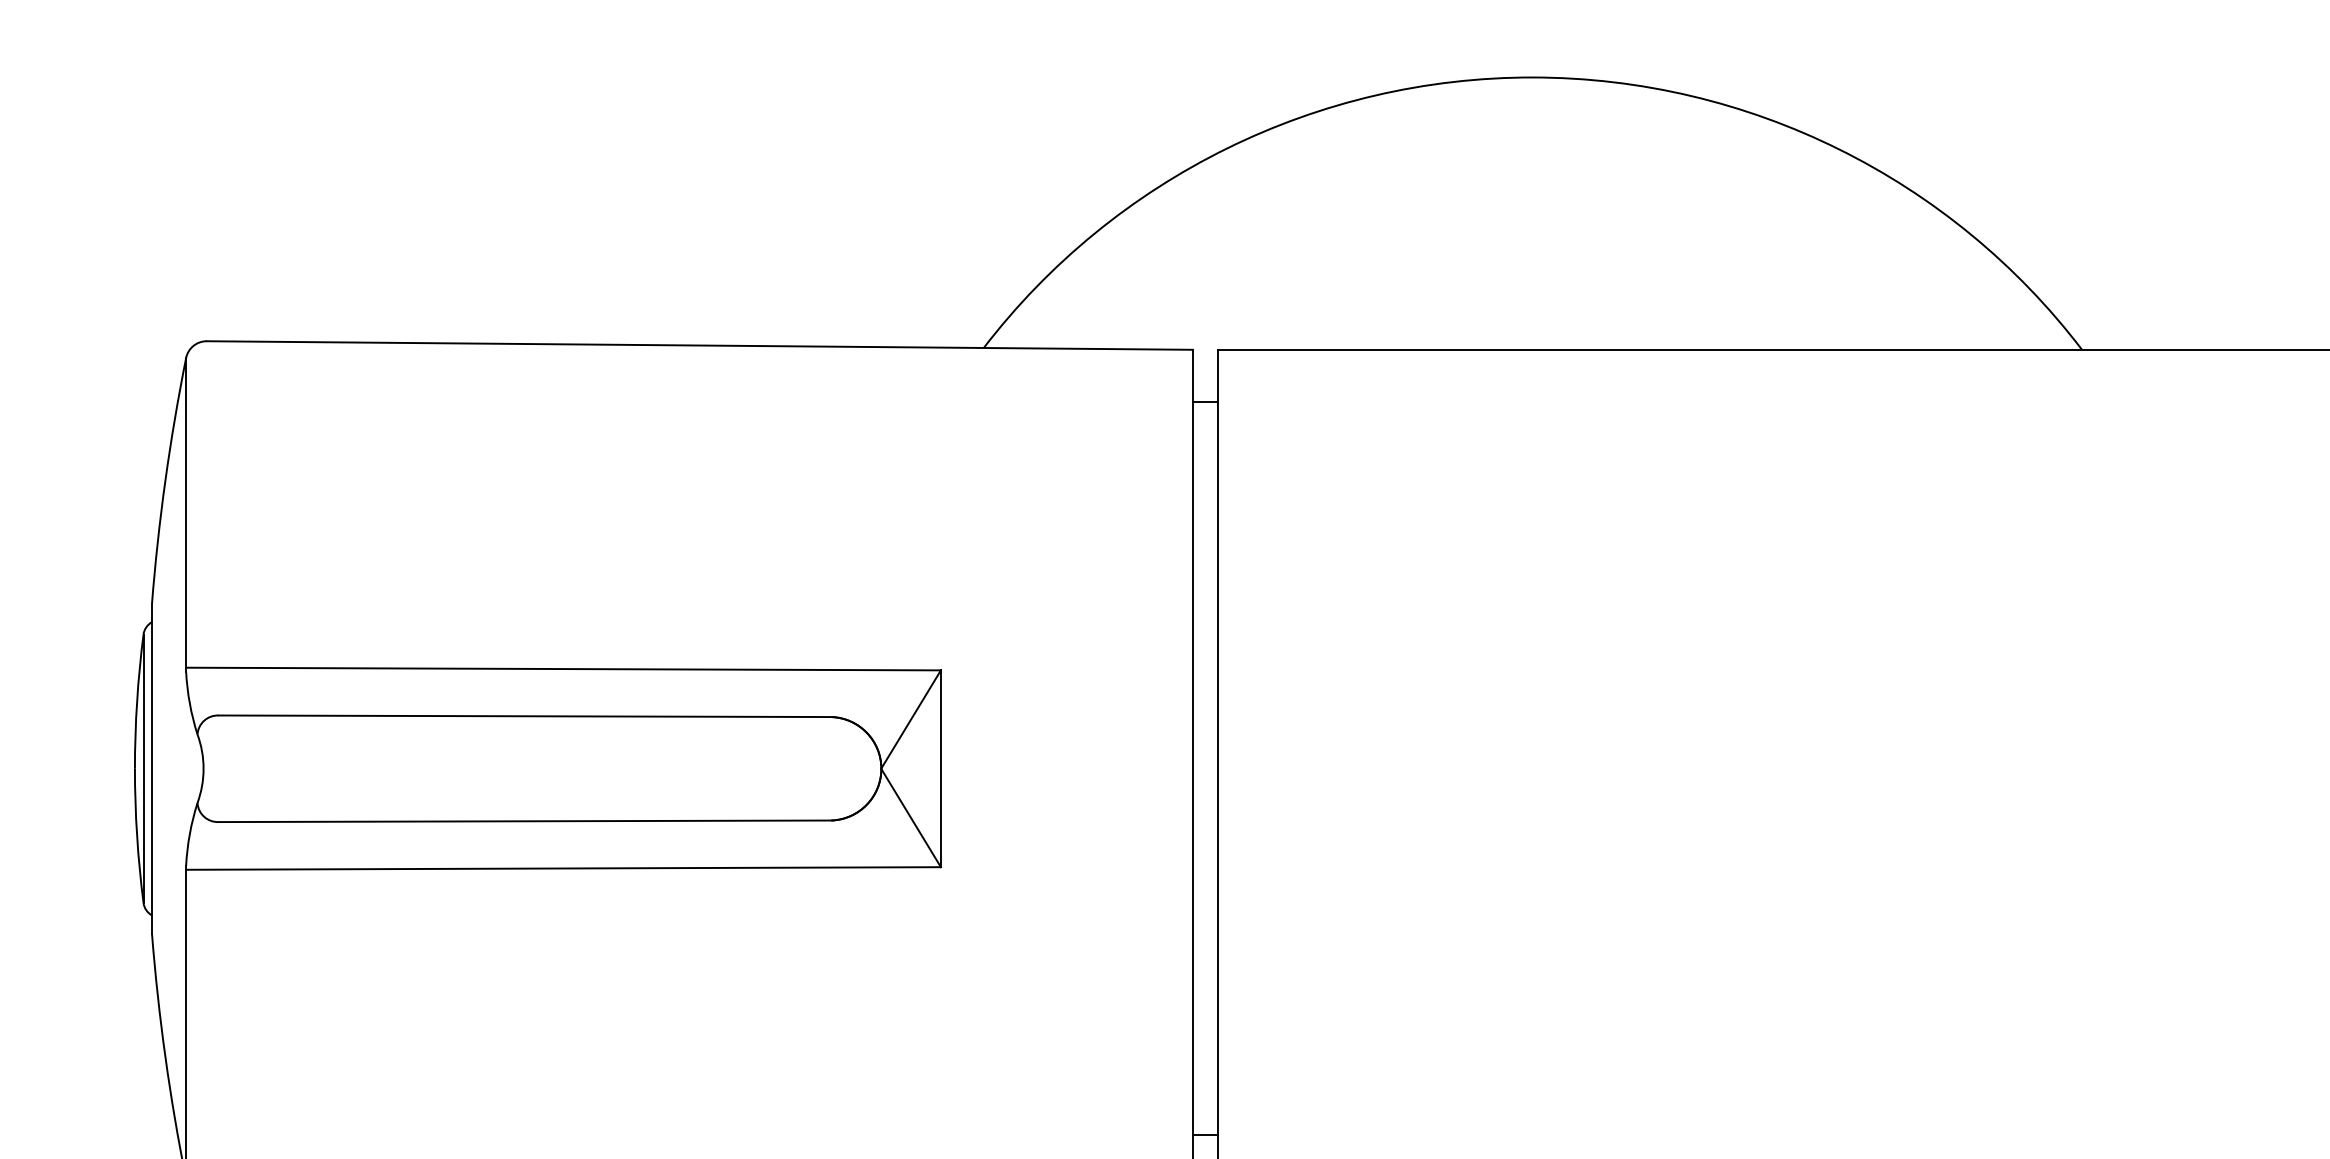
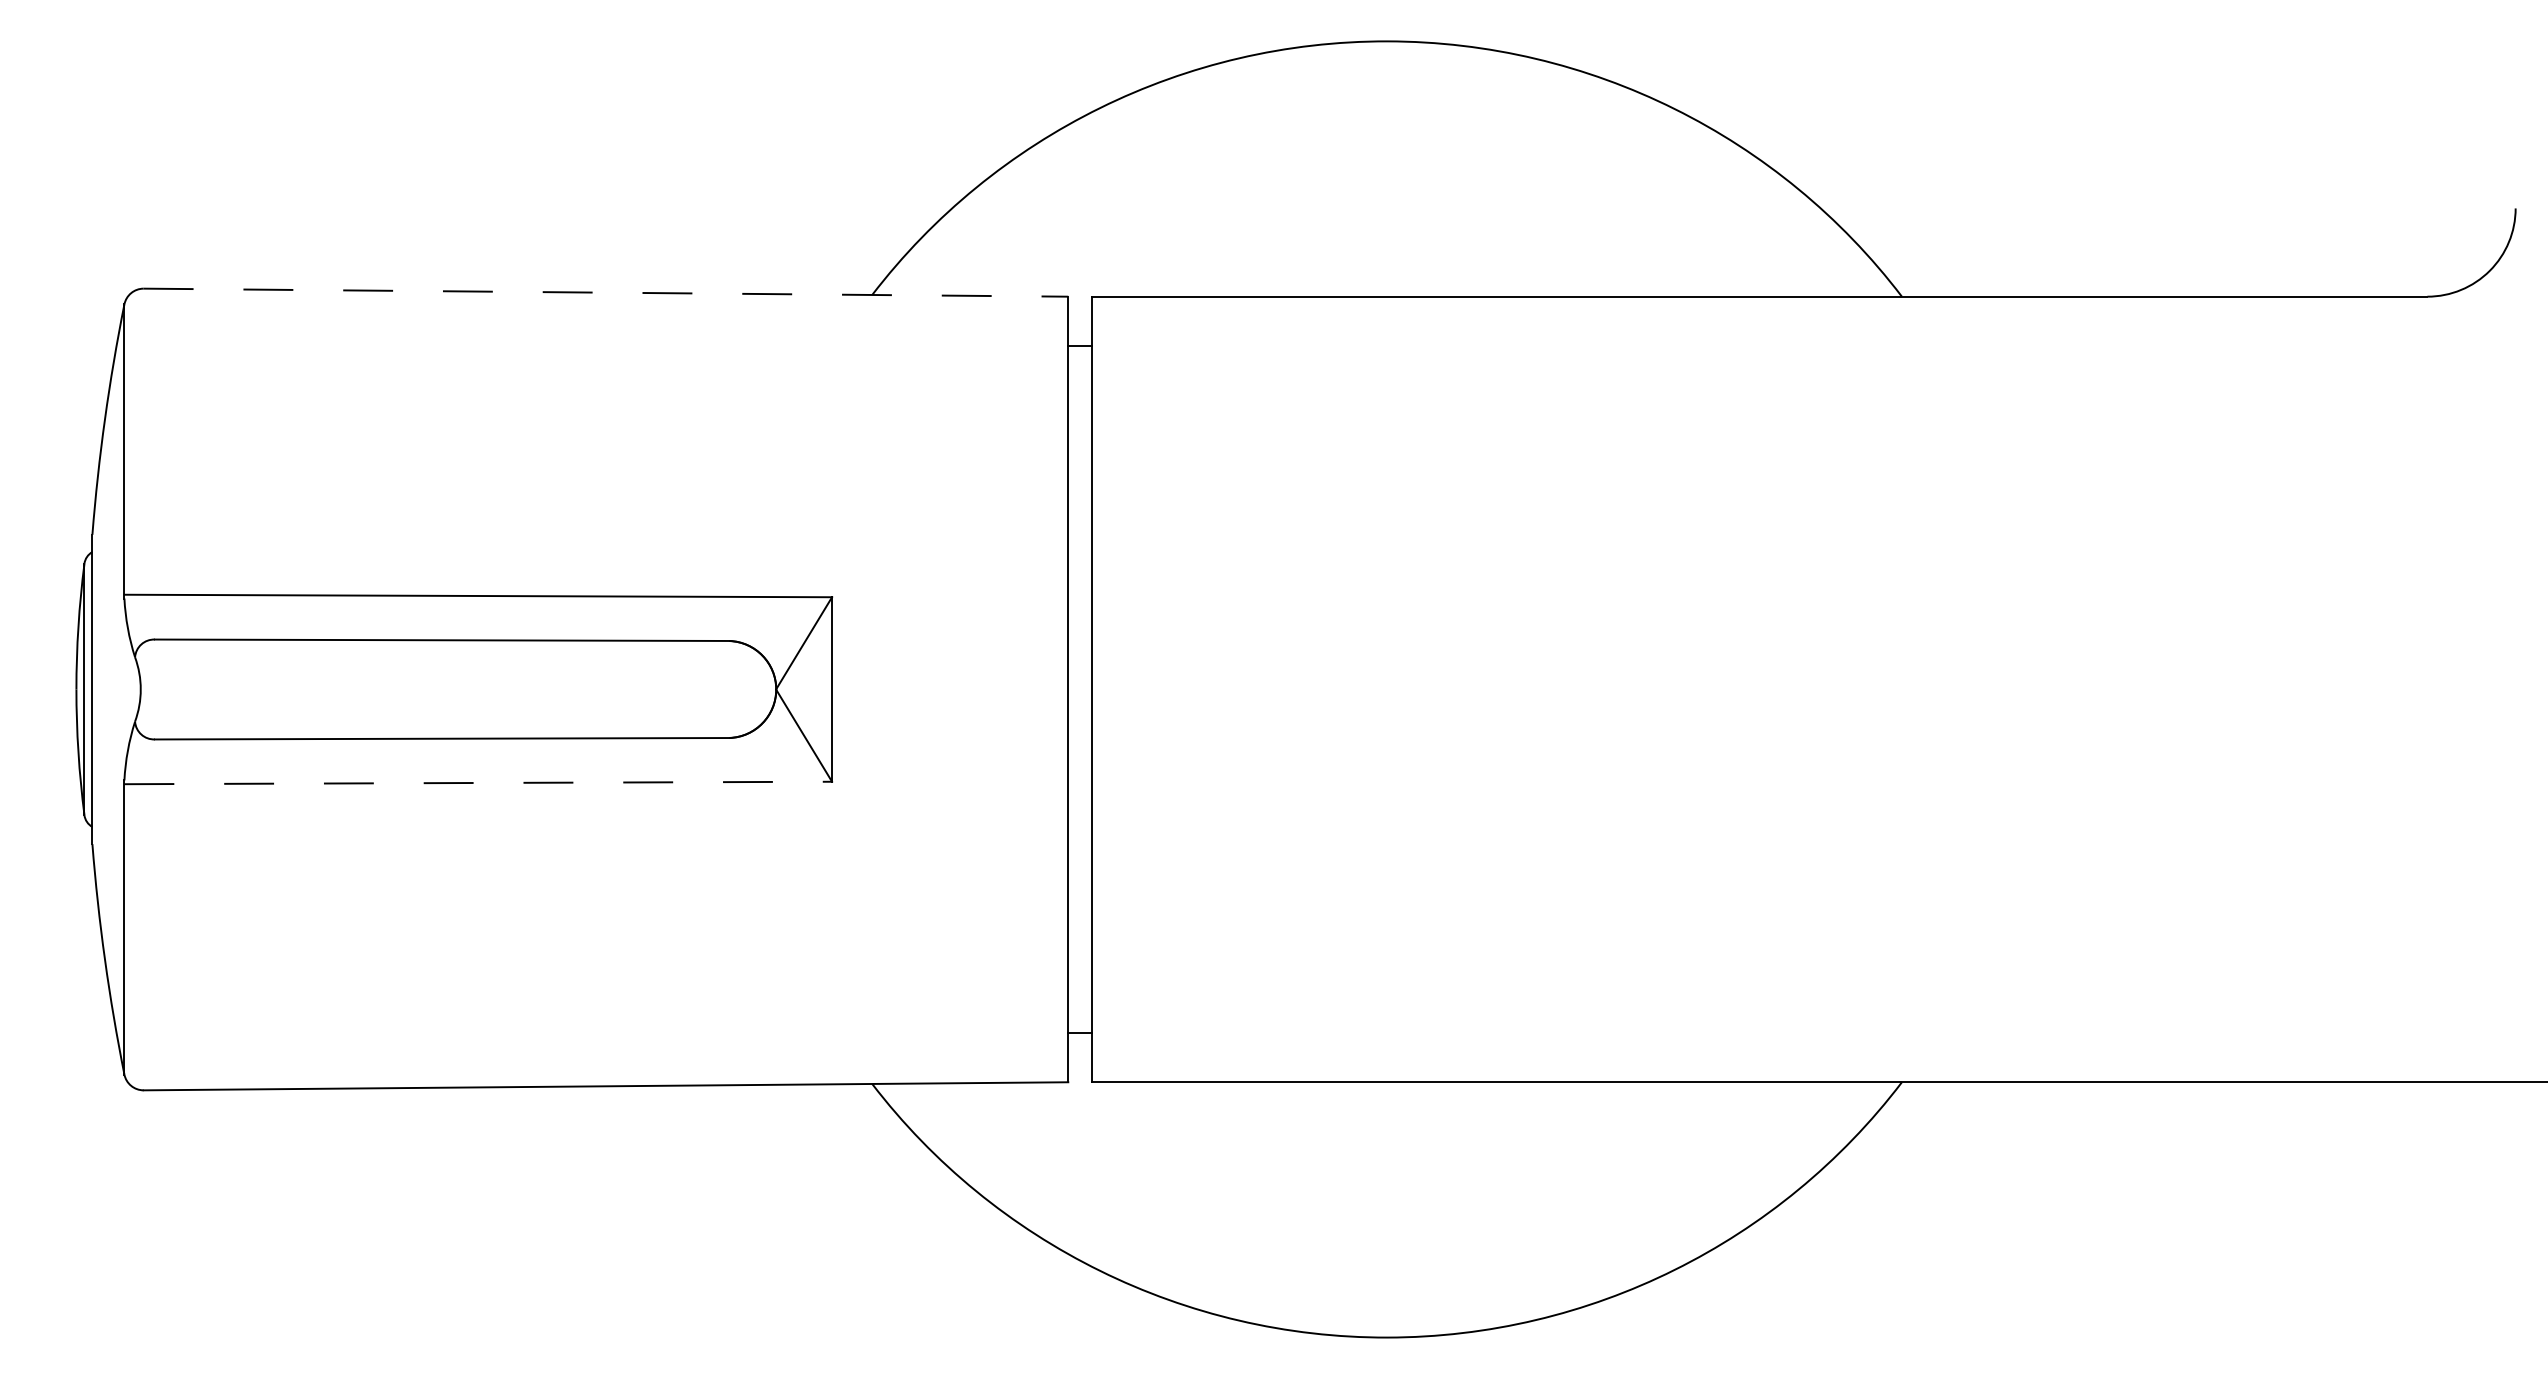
line: (700, 345) -> (606, 292), solid -> dashed
line: (563, 867) -> (478, 782), solid -> dashed

